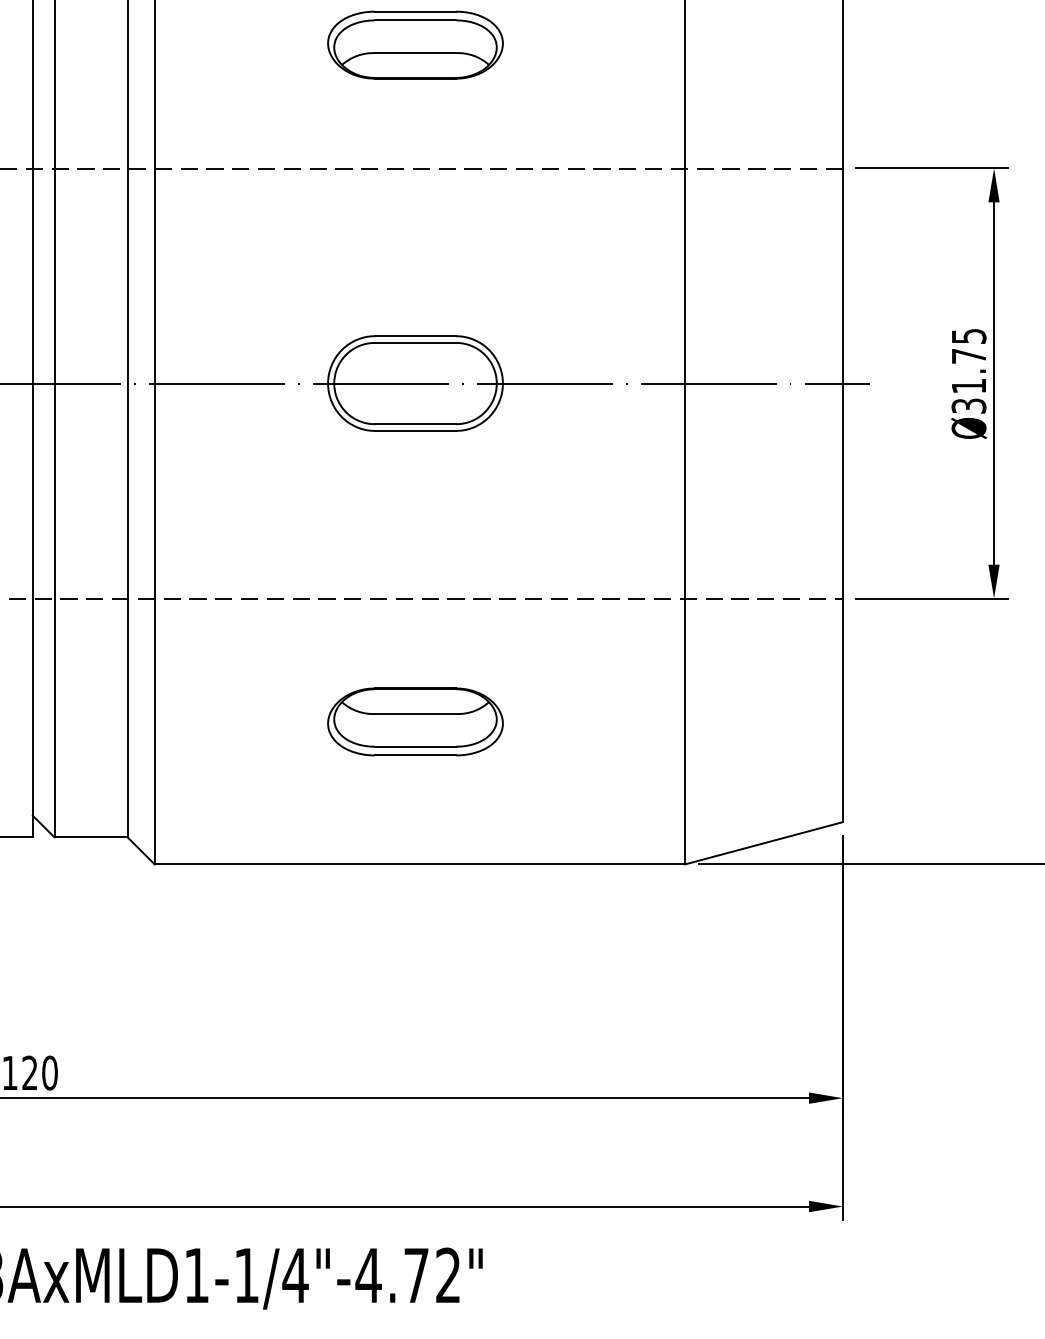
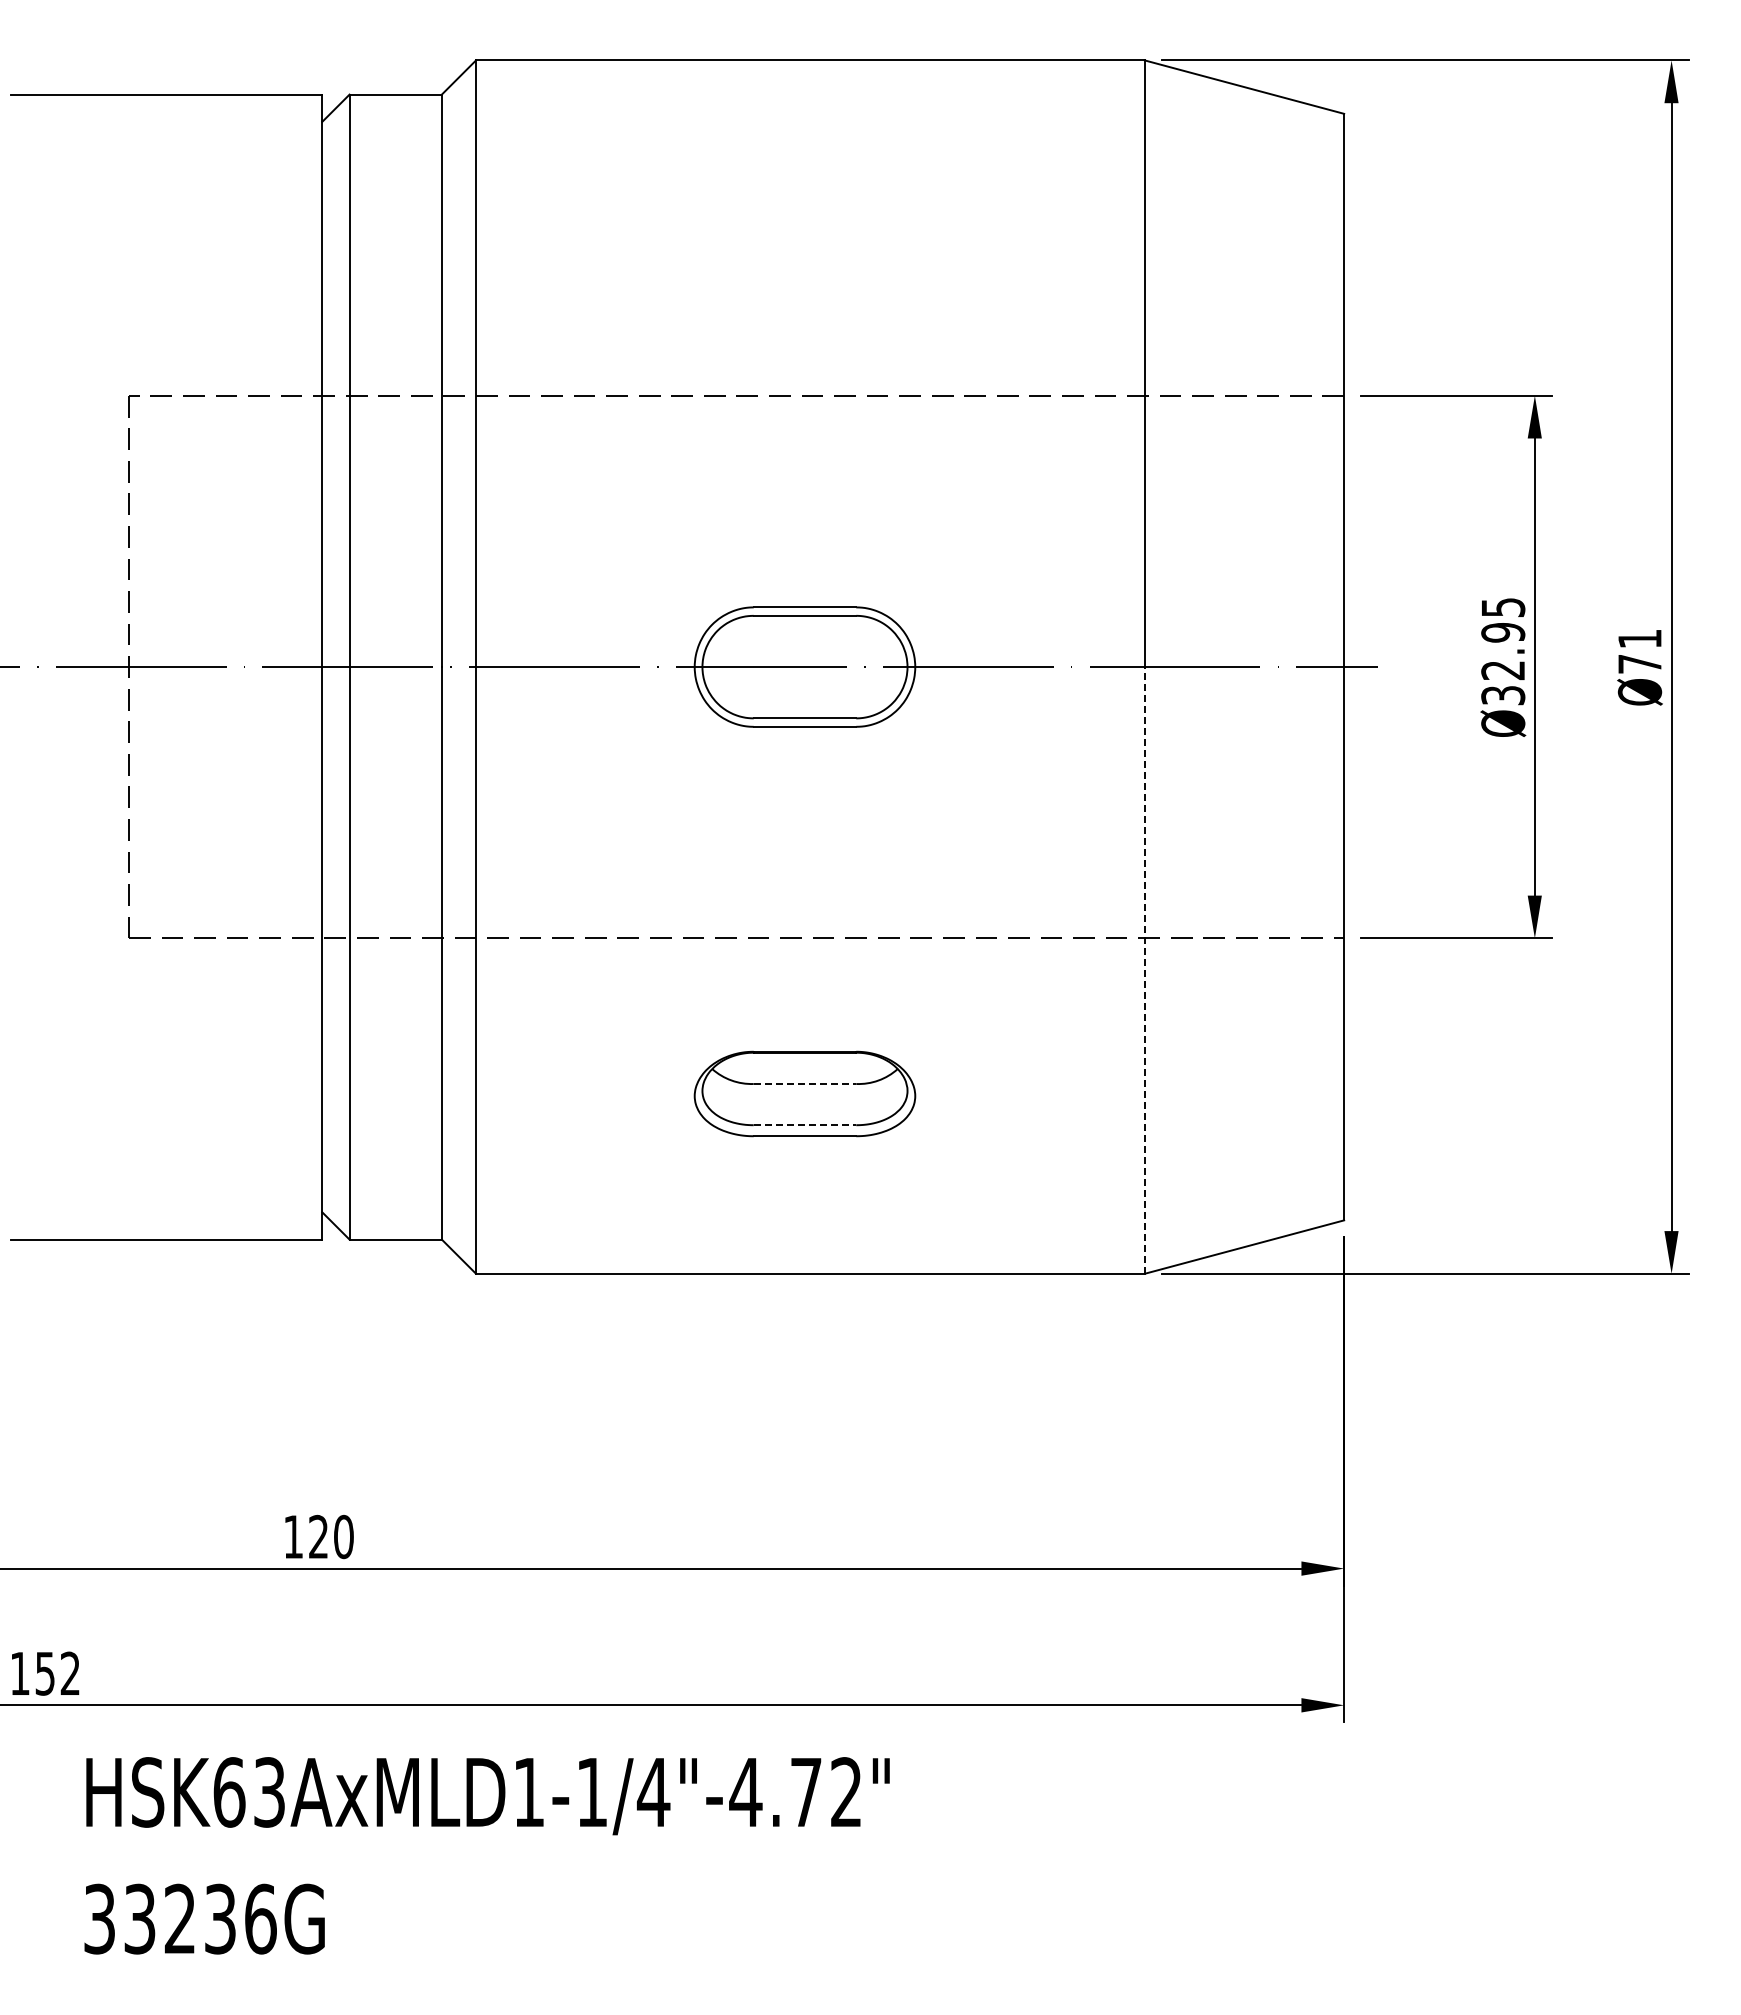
part: (415, 45) -> (804, 240), removed
text: (969, 371) -> (1503, 651), Ø31.75 -> Ø32.95
line: (684, 623) -> (1144, 969), solid -> dashed
line: (415, 714) -> (805, 1084), solid -> dashed
line: (415, 746) -> (805, 1125), solid -> dashed

